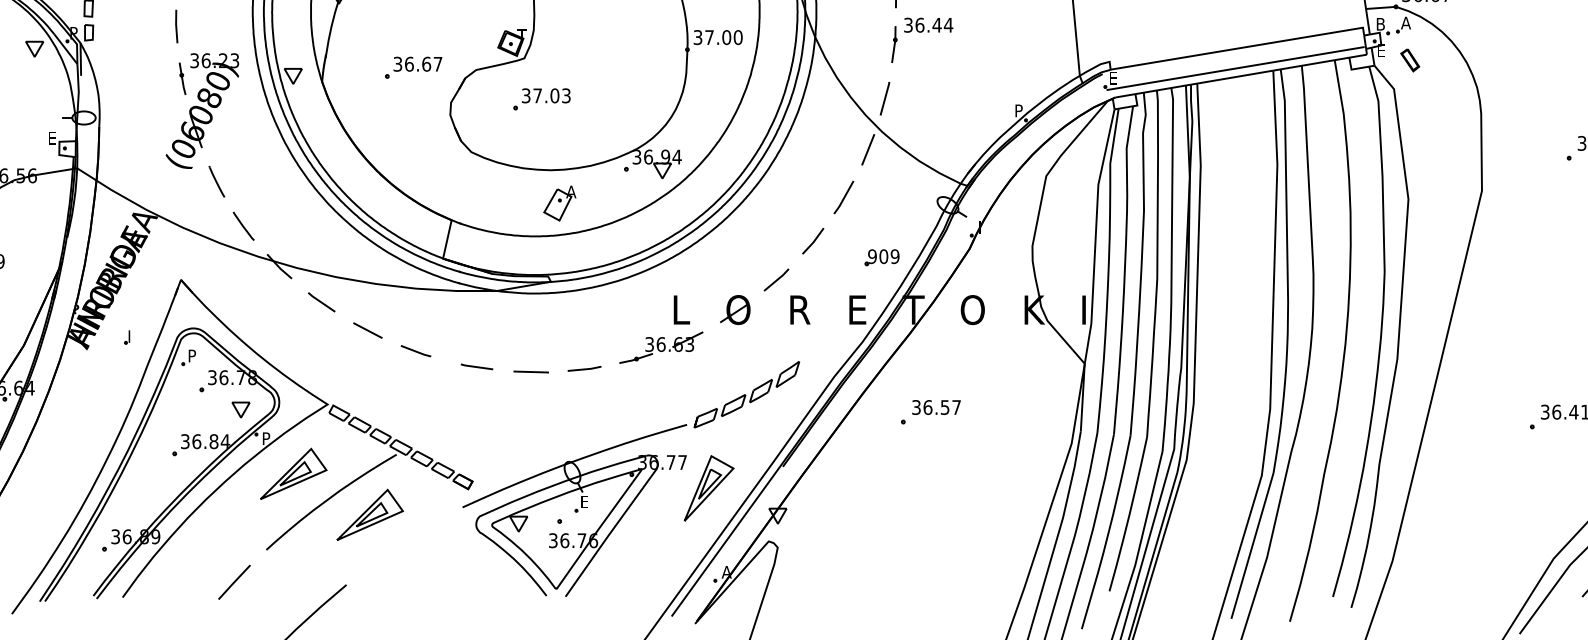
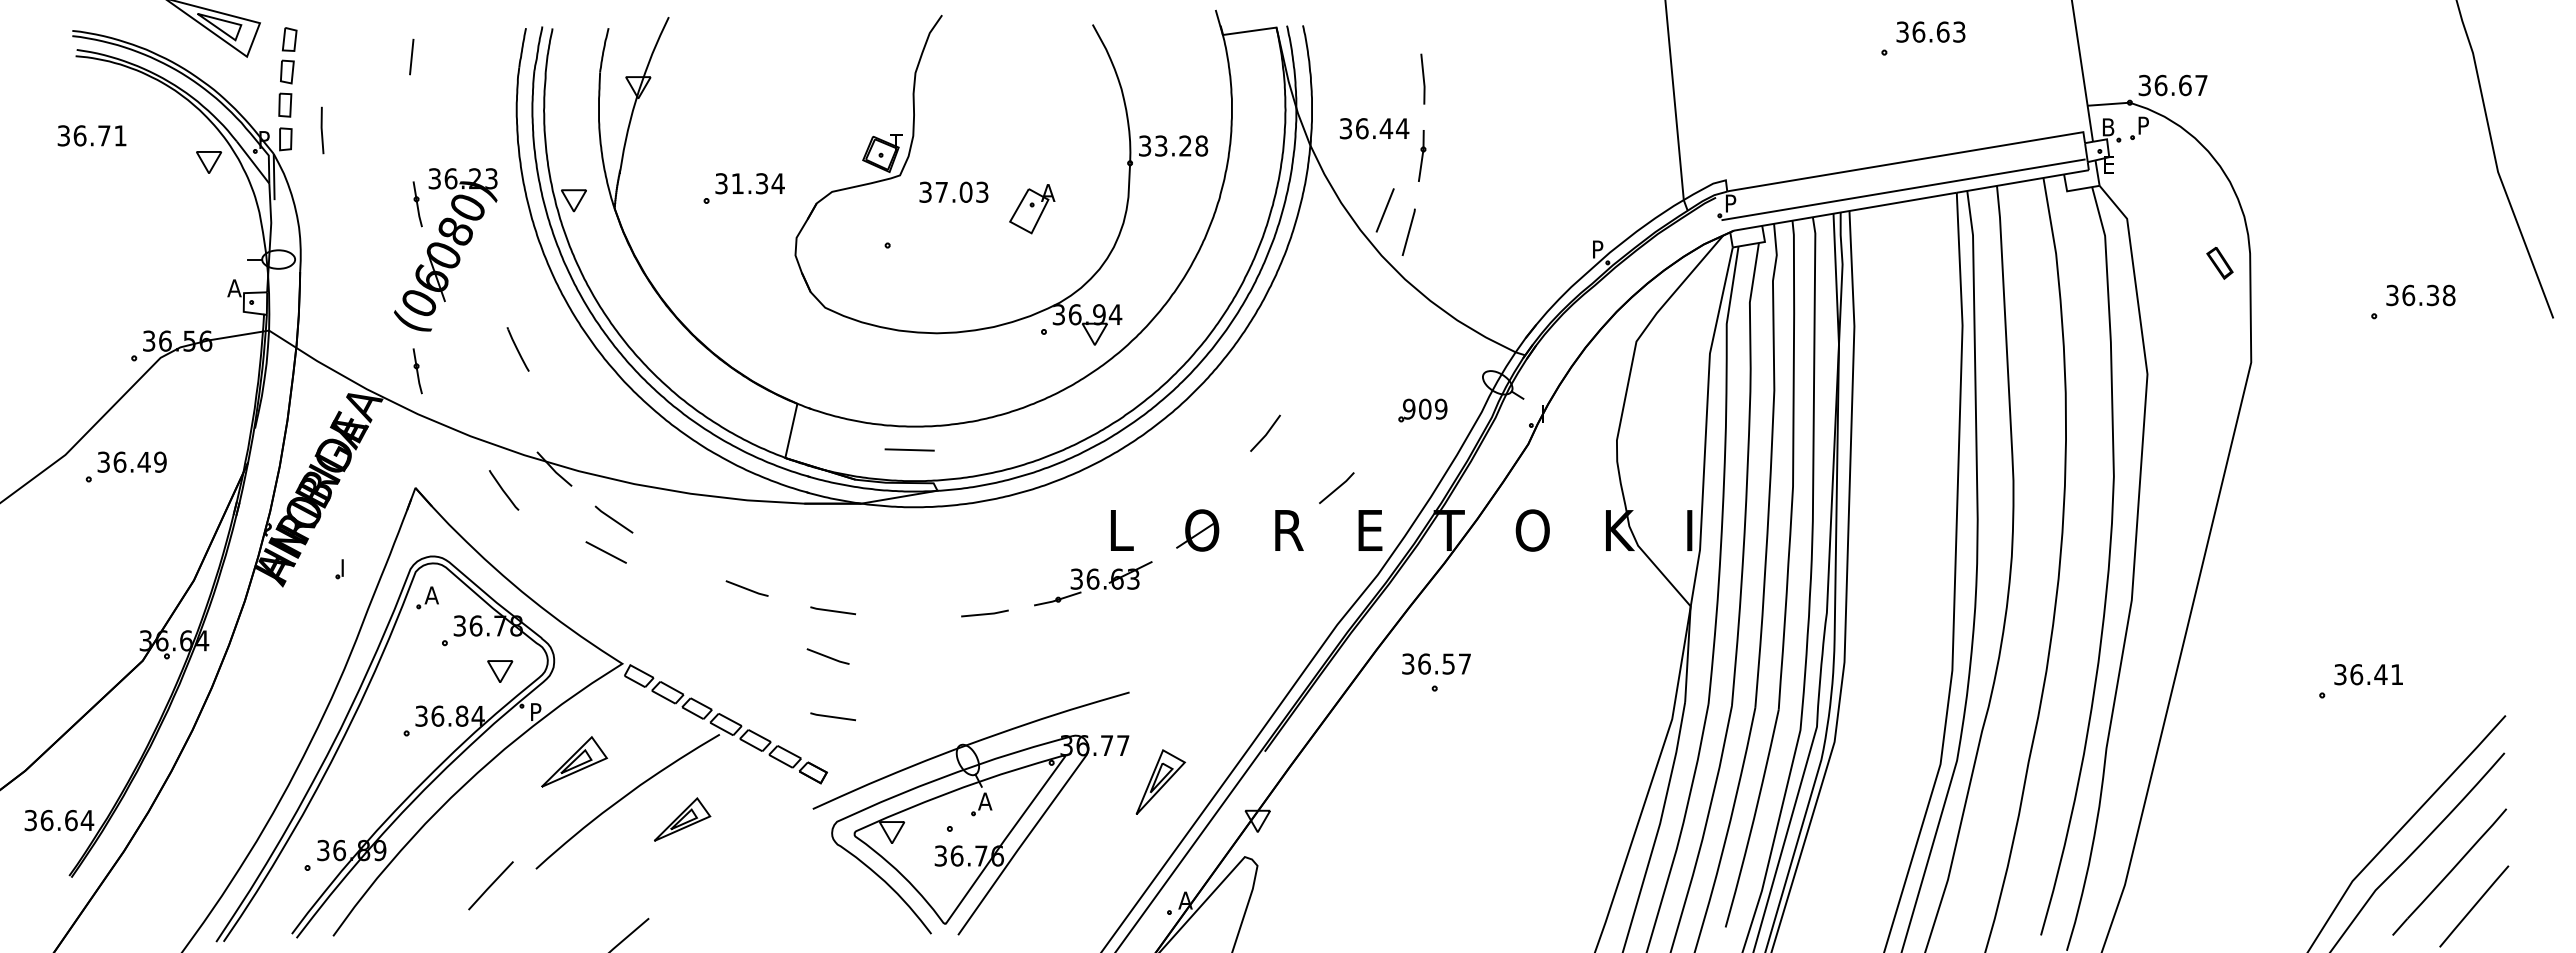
text: (1405, 22) -> (2143, 125), A -> P
text: (928, 25) -> (1374, 128), moved
line: (176, 26) -> (322, 130), moved
text: (723, 37) -> (1181, 145), 37.00 -> 33.28
part: (1409, 59) -> (2219, 262), moved
text: (423, 64) -> (757, 183), 36.67 -> 31.34
text: (1112, 78) -> (1730, 203), E -> P
text: (545, 95) -> (953, 191), moved
text: (52, 138) -> (234, 288), E -> A
line: (867, 149) -> (1384, 210), moved
line: (216, 181) -> (517, 349), moved
part: (182, 197) -> (417, 371), added
line: (843, 197) -> (1350, 371), removed
part: (560, 203) -> (1032, 209), moved
line: (244, 226) -> (504, 490), moved
line: (813, 240) -> (1266, 432), moved
part: (881, 257) -> (1422, 410), moved
line: (777, 279) -> (1337, 487), moved
line: (367, 330) -> (605, 552), moved
text: (192, 356) -> (431, 595), P -> A
line: (531, 371) -> (909, 449), moved
part: (746, 394) -> (1213, 649), removed
line: (472, 399) -> (827, 656), added
text: (936, 407) -> (1436, 663), moved
line: (476, 441) -> (832, 716), added
part: (293, 473) -> (574, 761), size x0.7
part: (708, 487) -> (1160, 781), size x0.7
text: (584, 502) -> (985, 801), E -> A
part: (370, 514) -> (682, 819), size x0.6
line: (234, 582) -> (490, 885), moved

